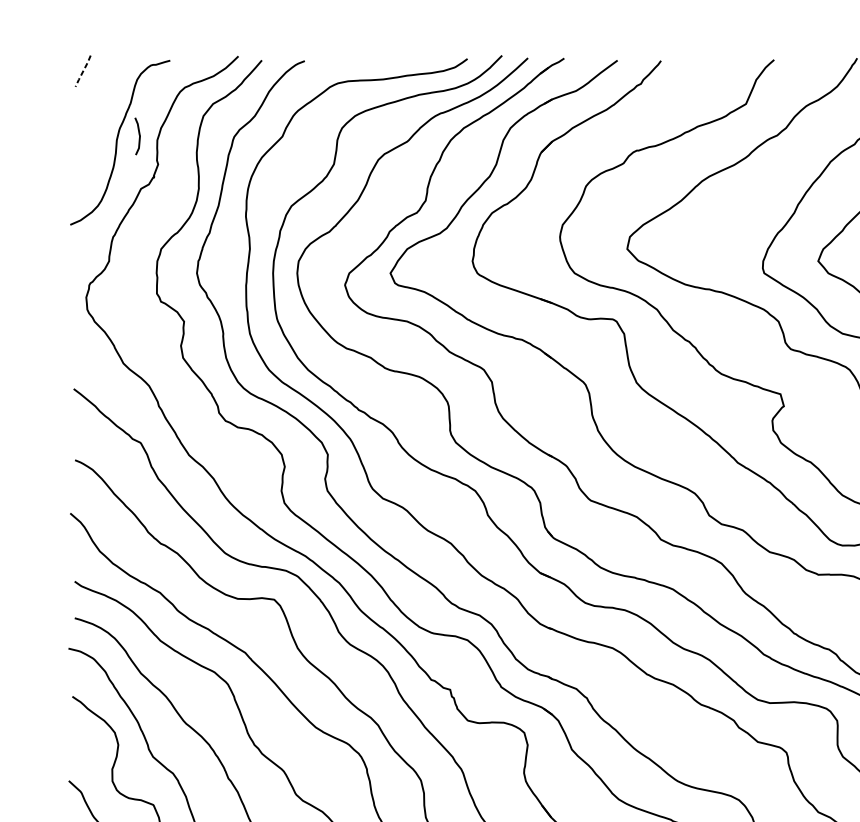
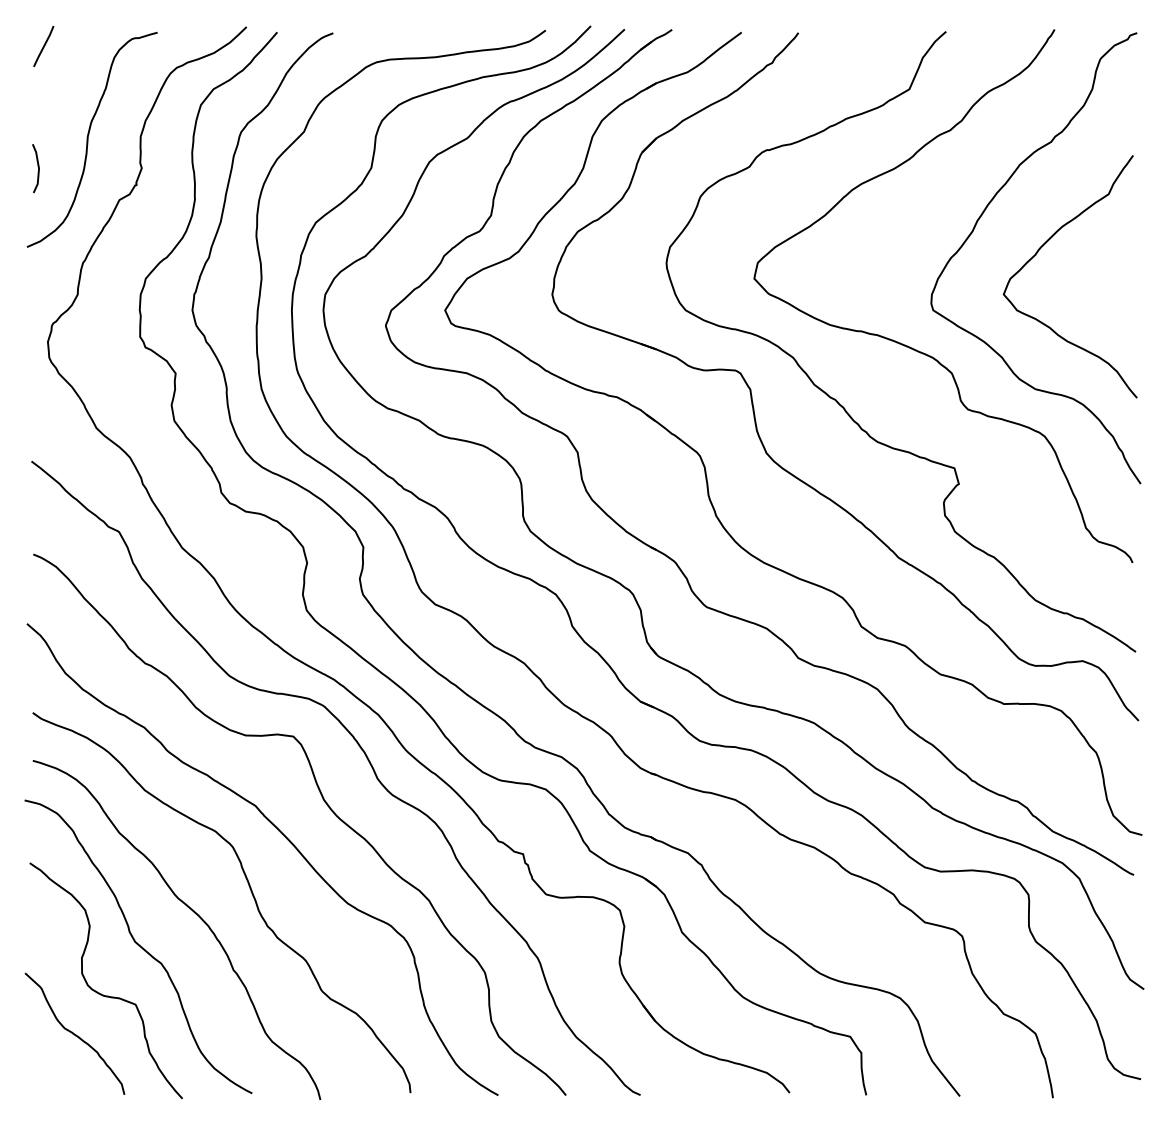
line: (82, 71) -> (43, 46), dashed -> solid
curve: (138, 134) -> (37, 166), moved

